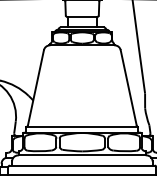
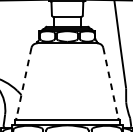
line: (35, 88) -> (23, 83), solid -> dashed
line: (128, 88) -> (110, 83), solid -> dashed

